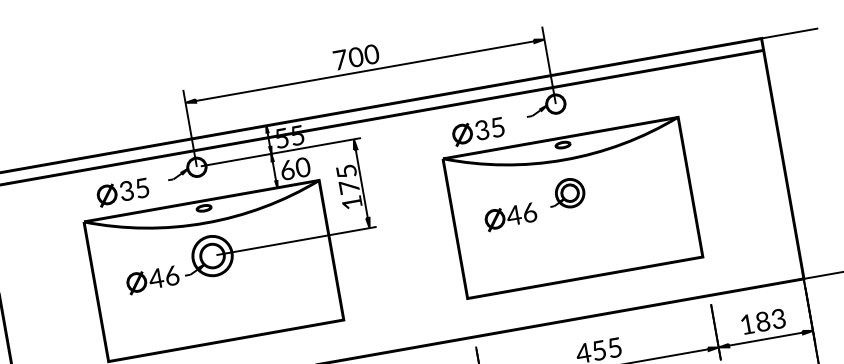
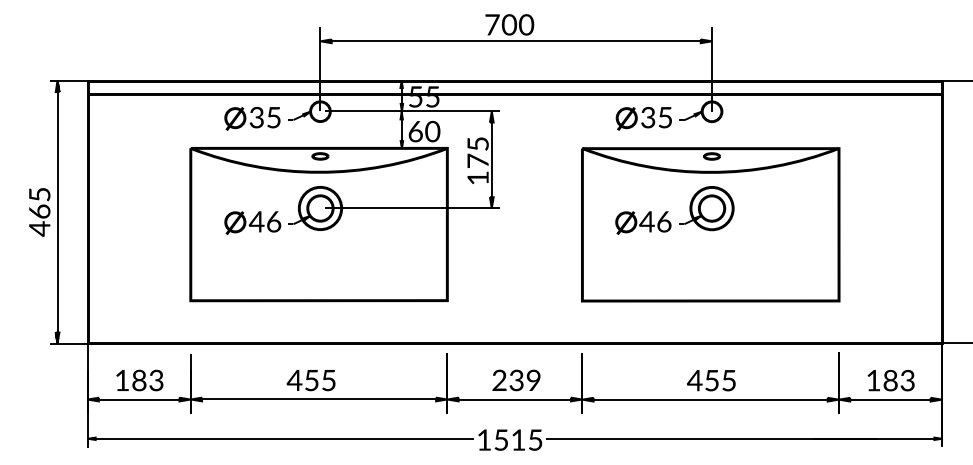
part: (478, 131) -> (643, 118), moved
part: (122, 192) -> (252, 118), moved
part: (566, 193) -> (706, 208), size x1.43

